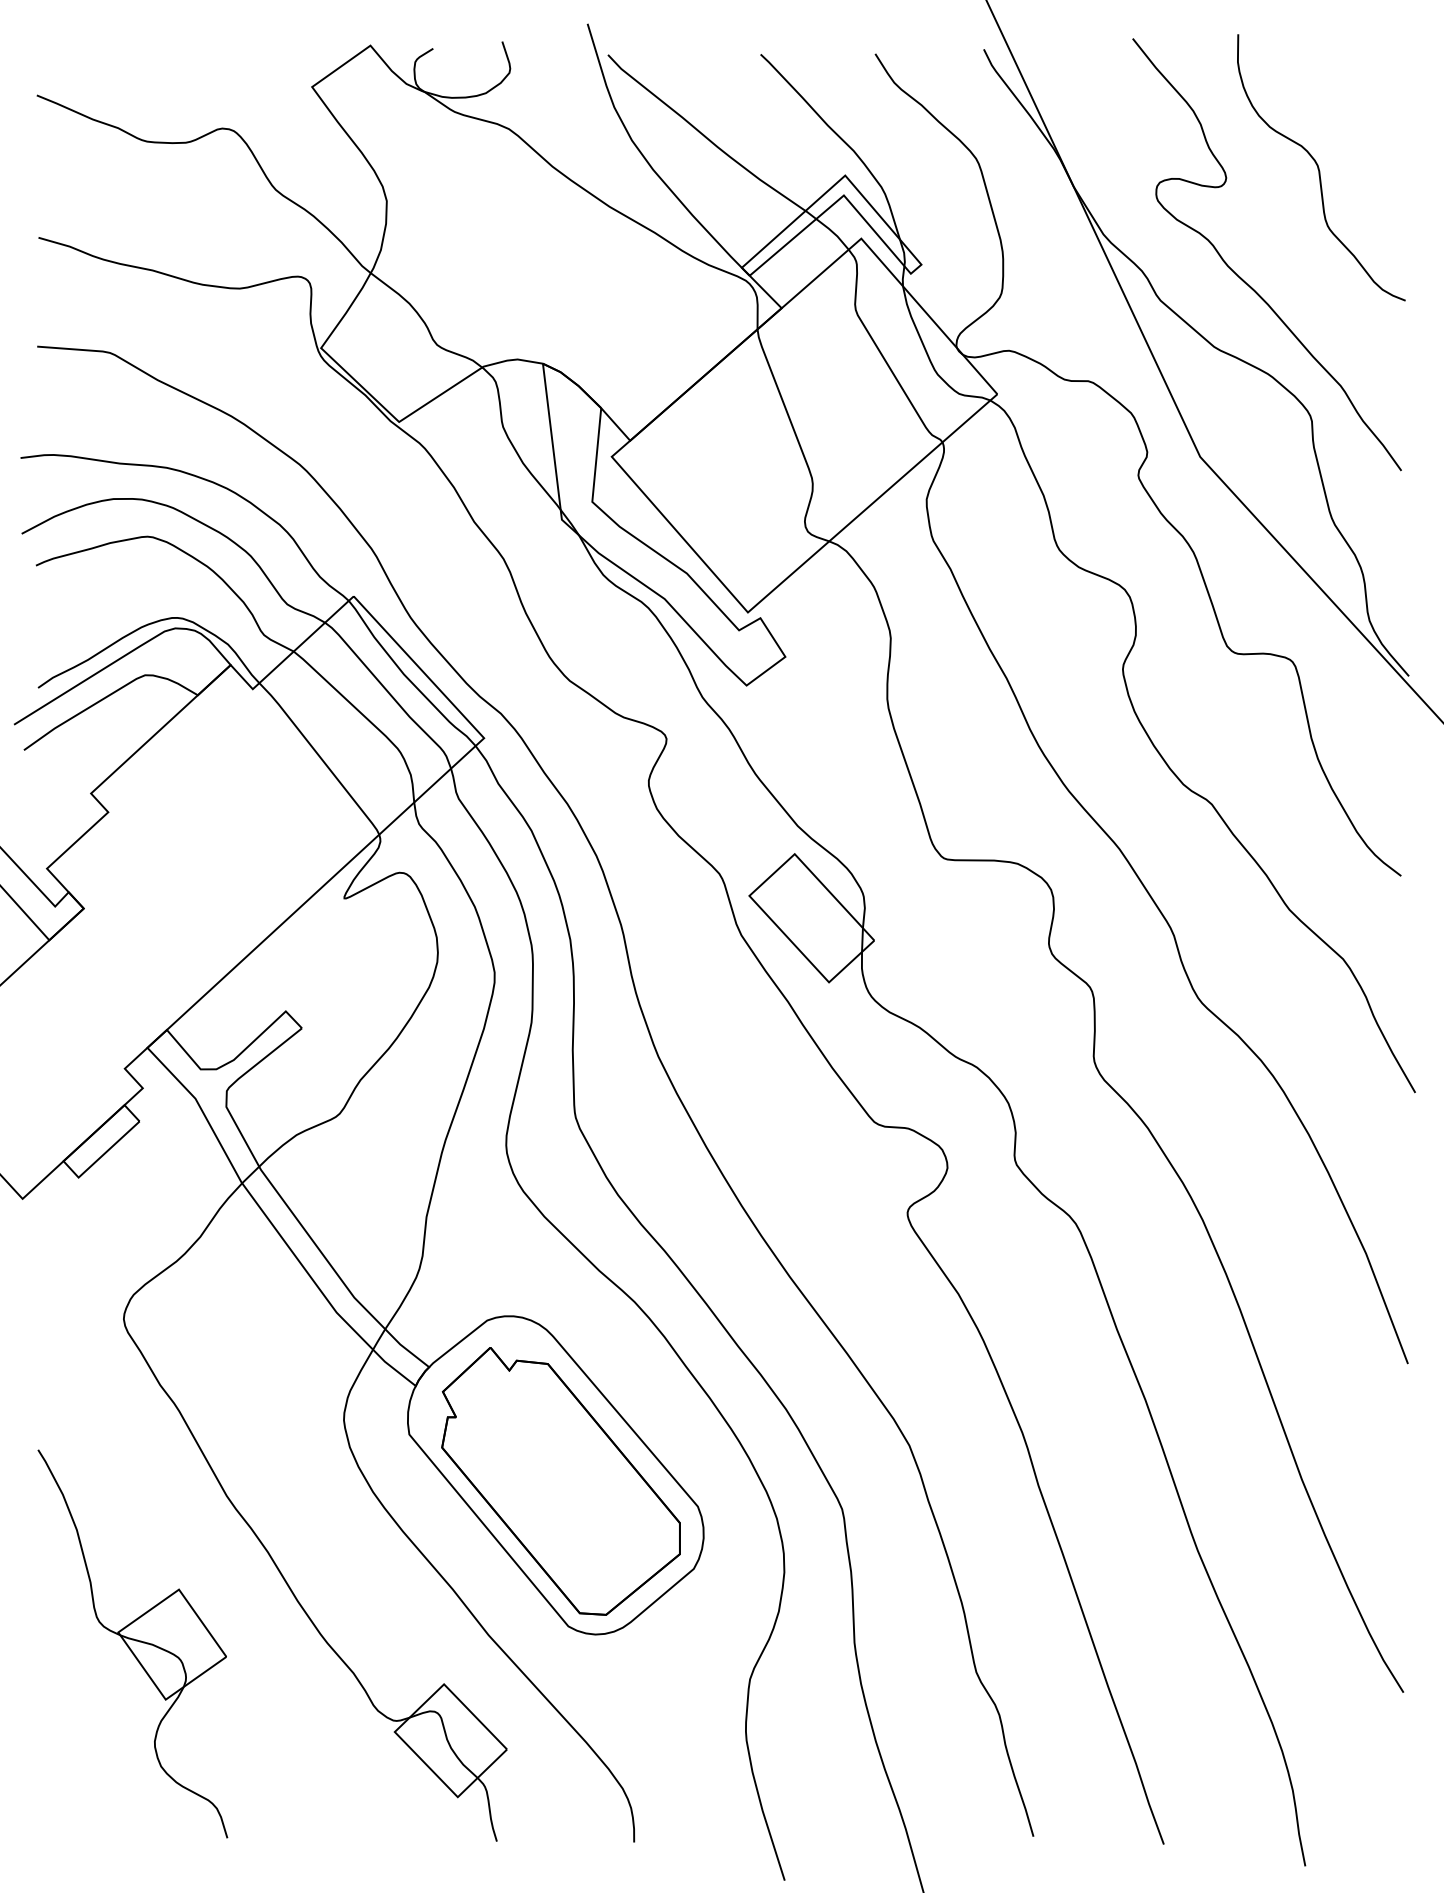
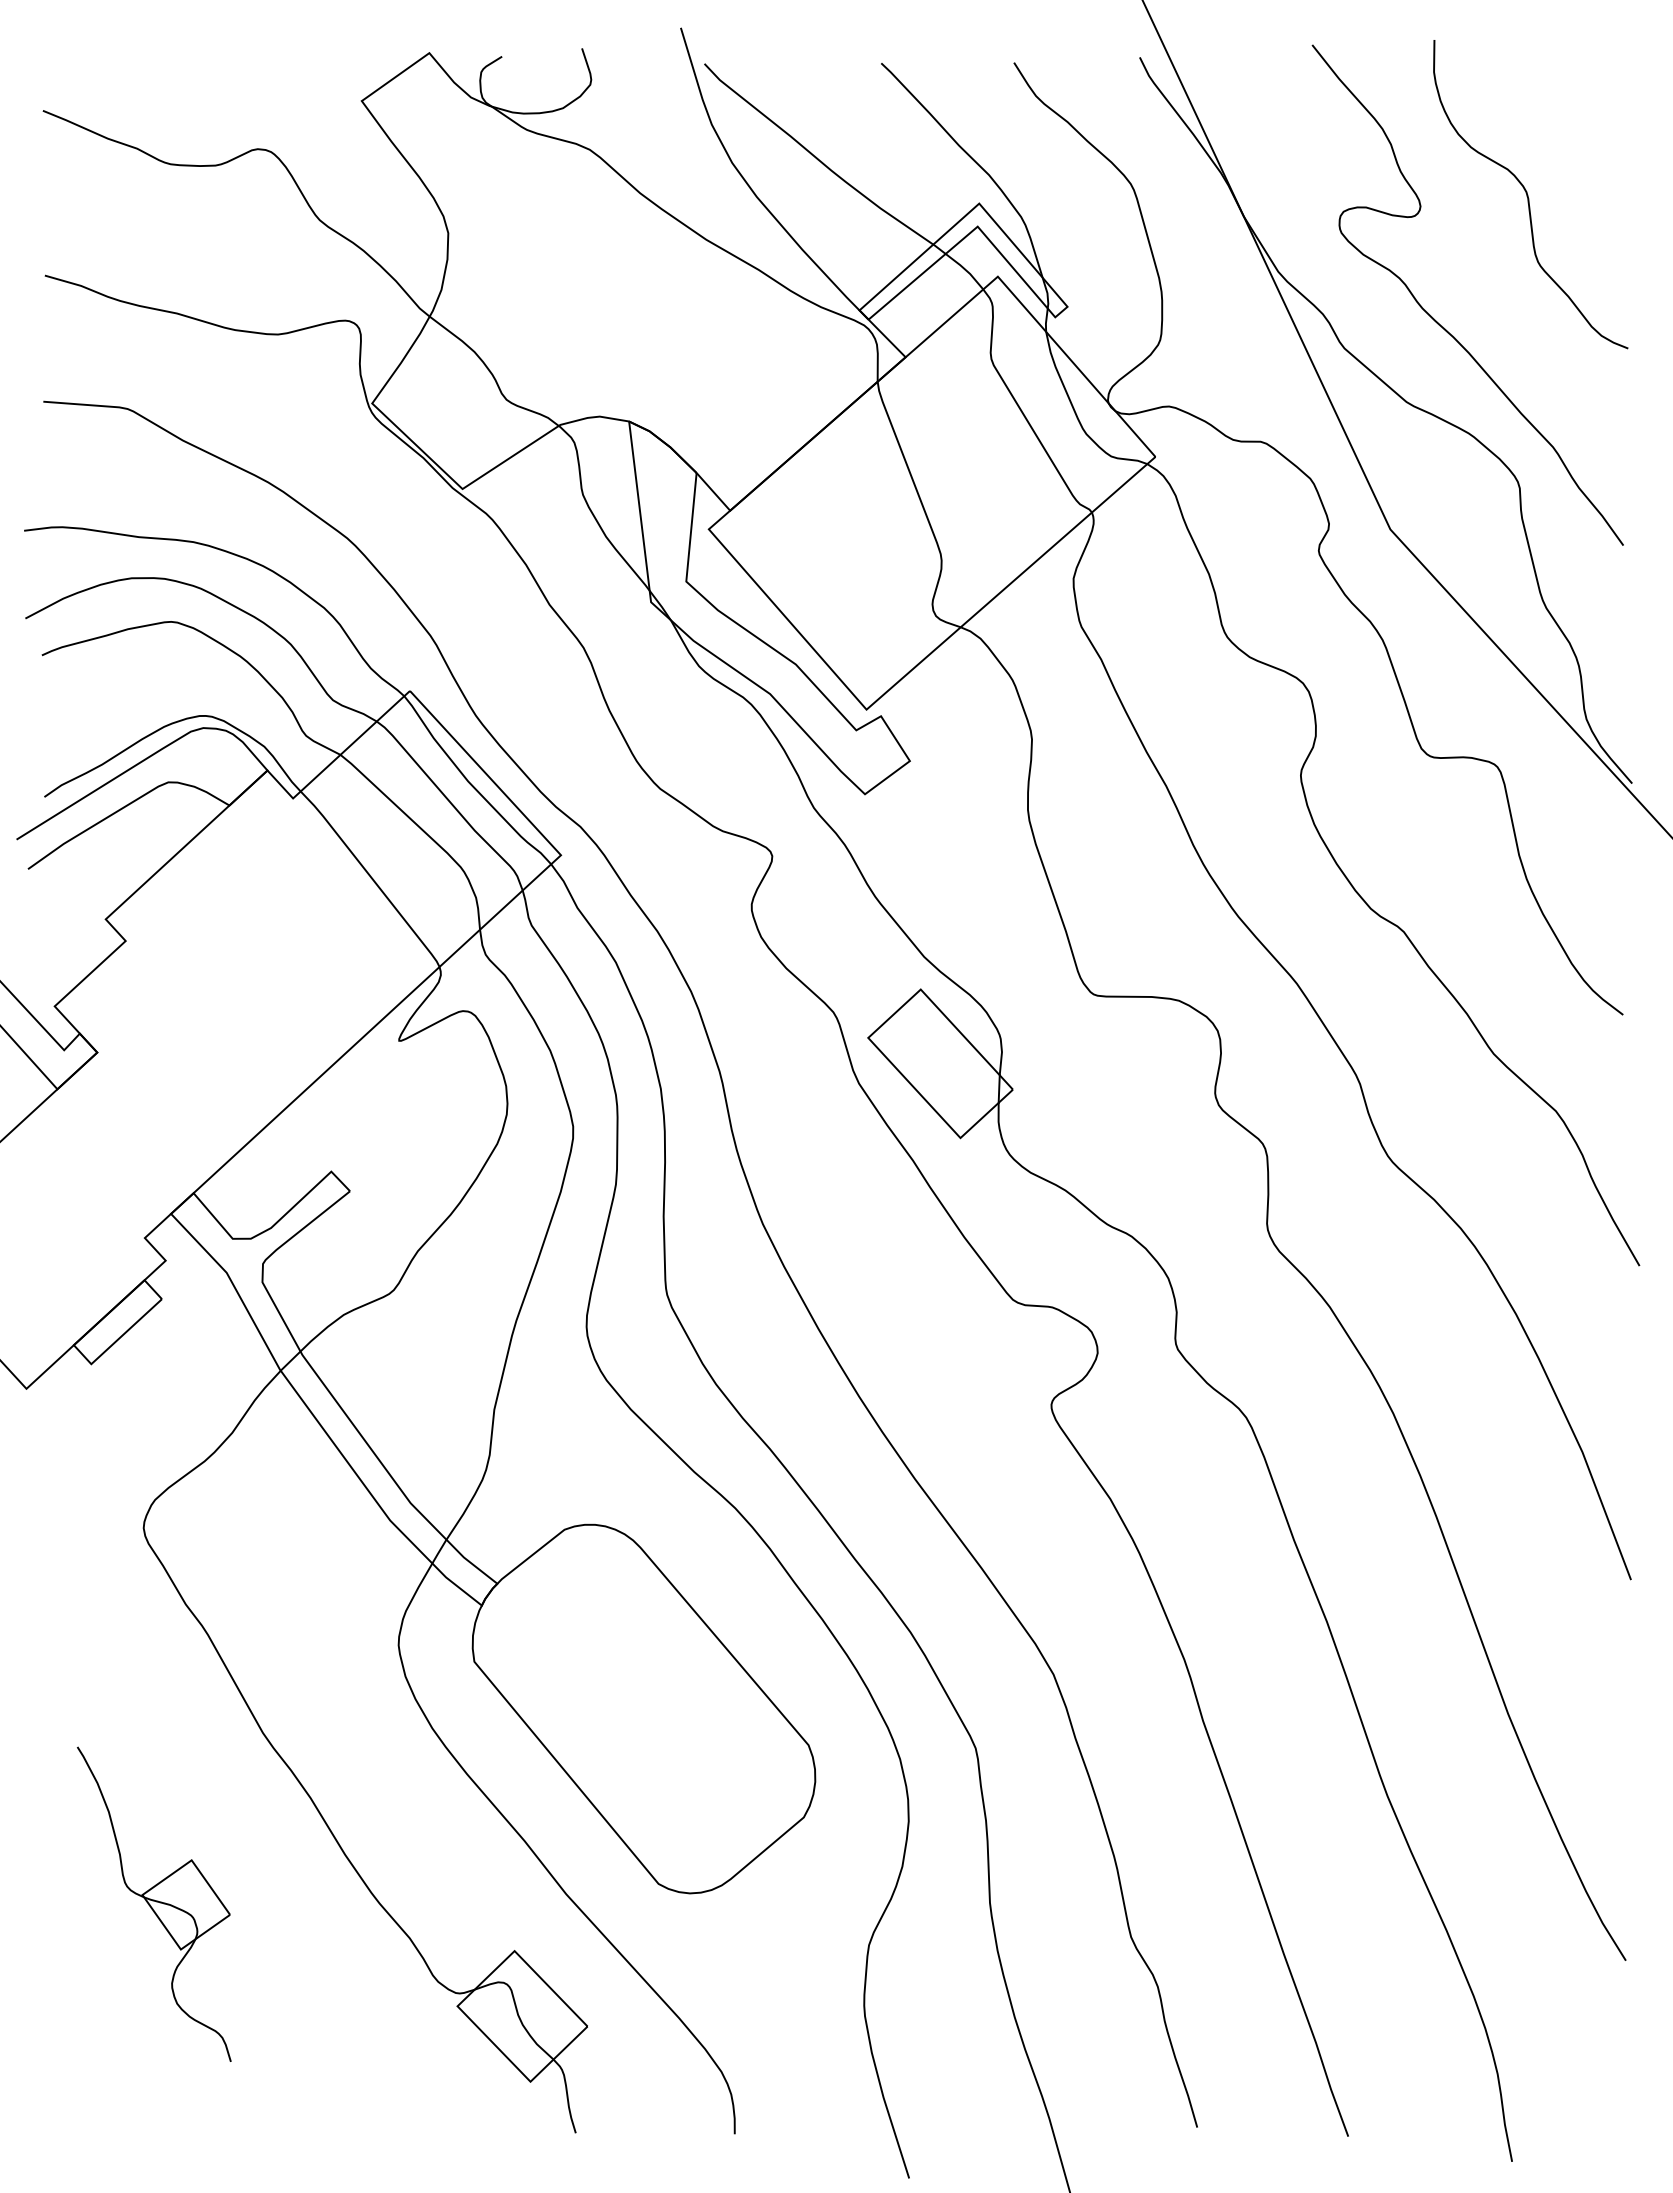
part: (560, 1480) -> (649, 1715), removed
part: (133, 1644) -> (154, 1904), size x0.7

